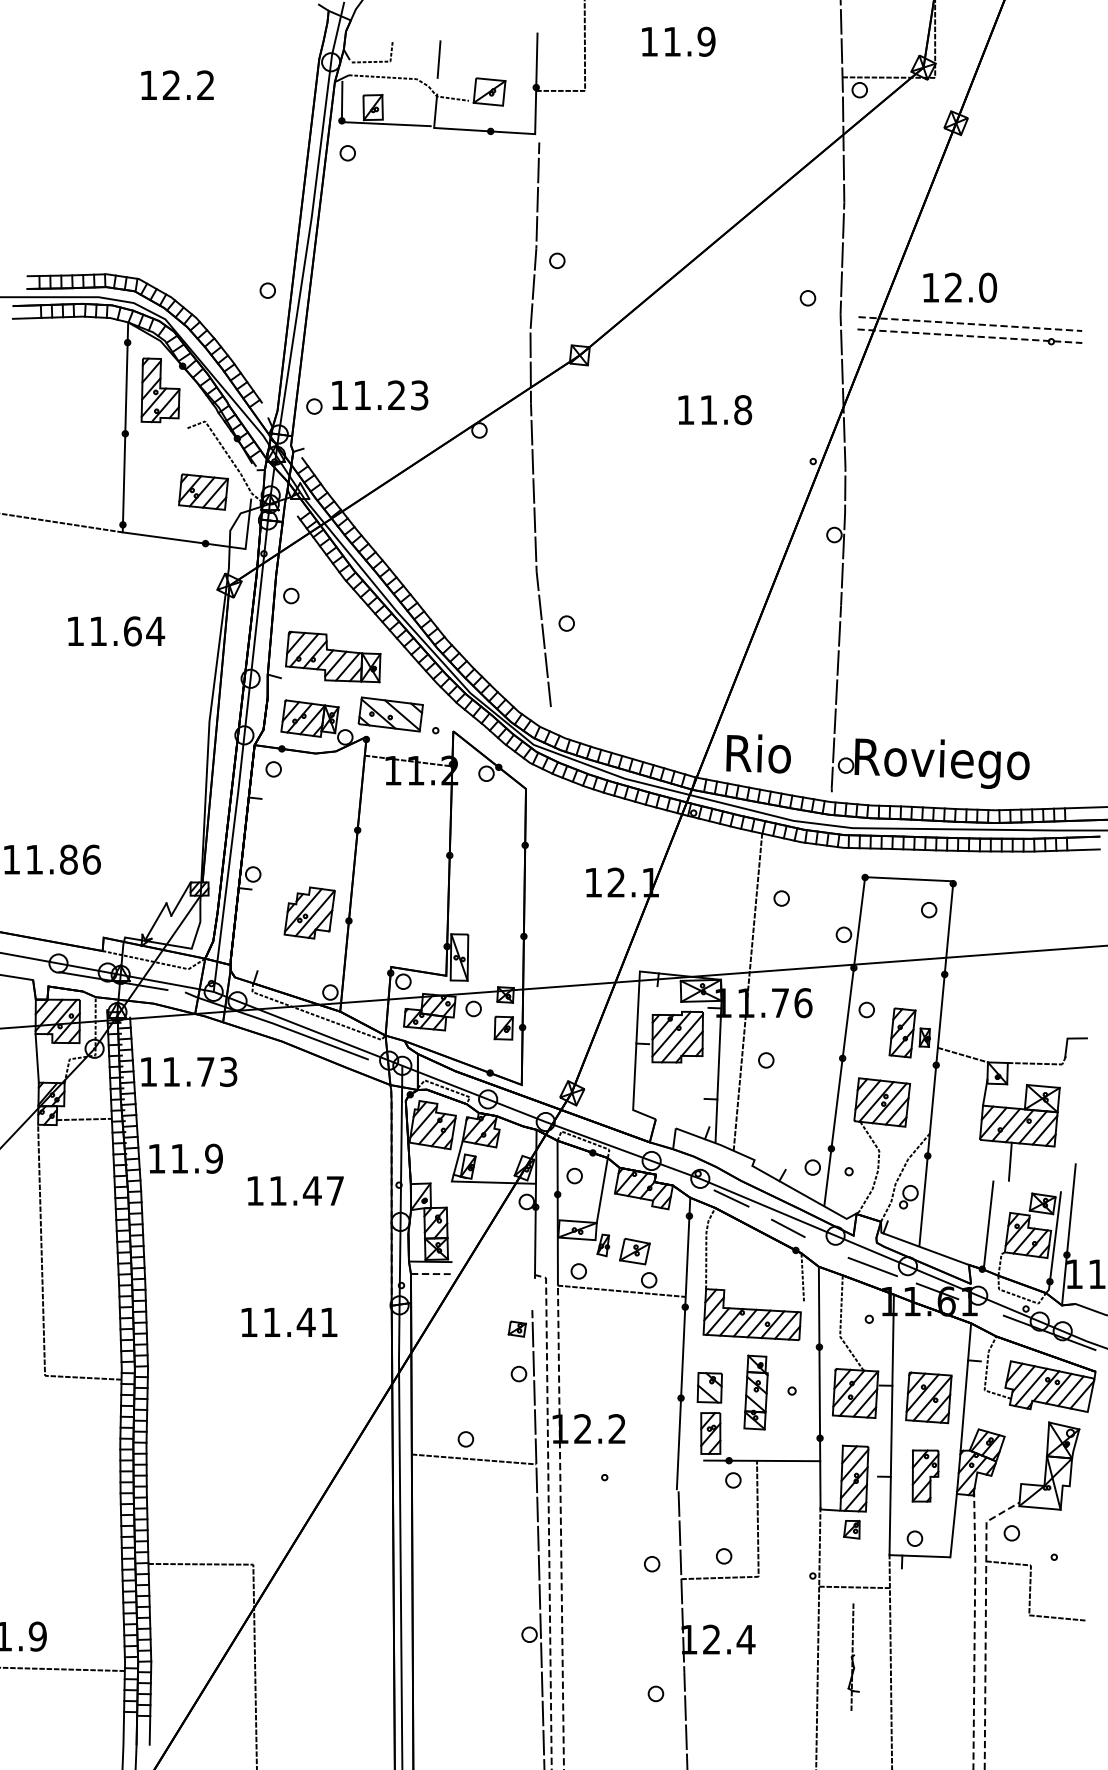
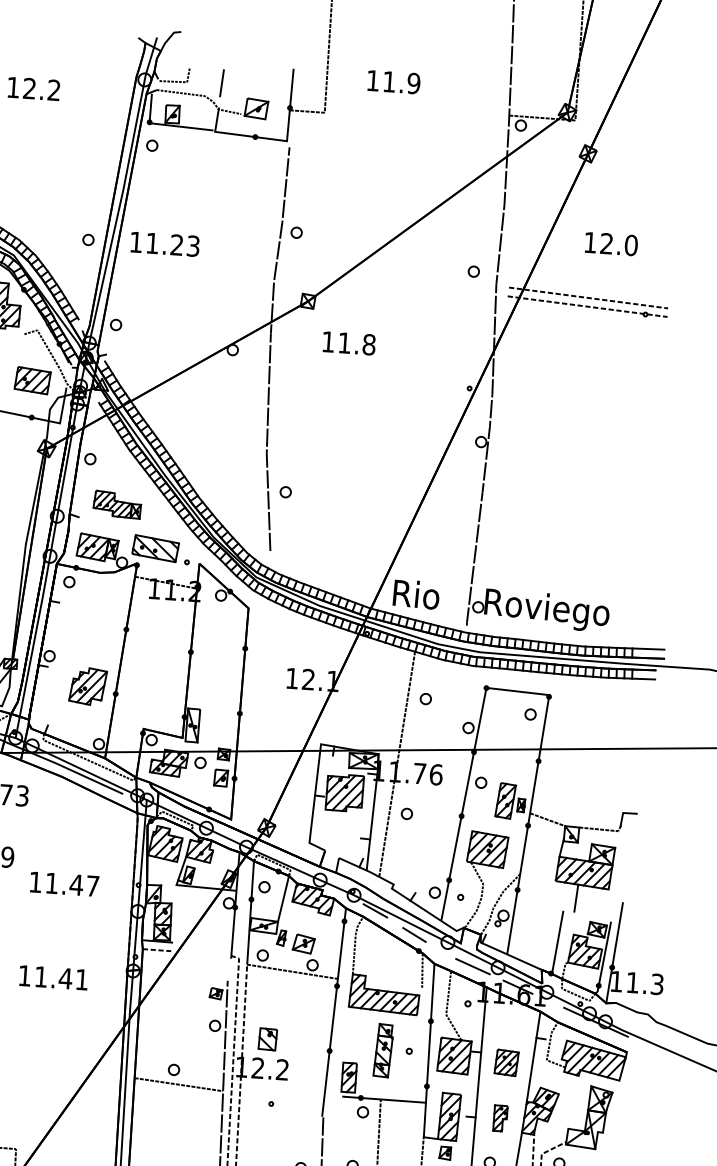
text: (960, 287) -> (611, 243), moved
text: (380, 395) -> (165, 244), moved
text: (715, 410) -> (349, 343), moved
part: (333, 656) -> (117, 504), size x0.7
part: (709, 1387) -> (267, 1039), moved
part: (928, 1397) -> (506, 1062), size x0.7
part: (925, 1475) -> (500, 1118), size x0.7

